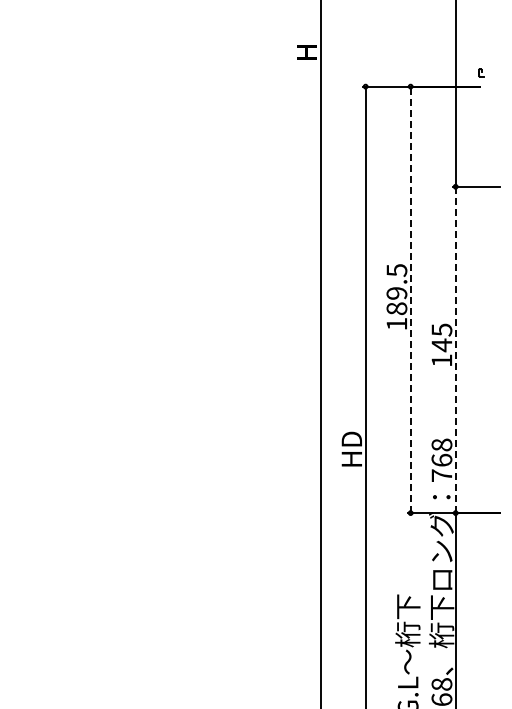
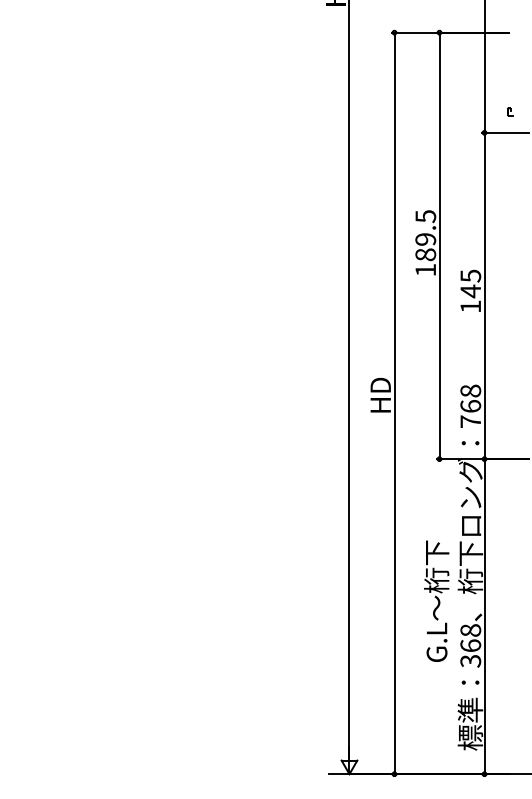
part: (481, 72) -> (510, 111), moved
line: (410, 299) -> (439, 245), dashed -> solid
line: (455, 349) -> (484, 295), dashed -> solid

